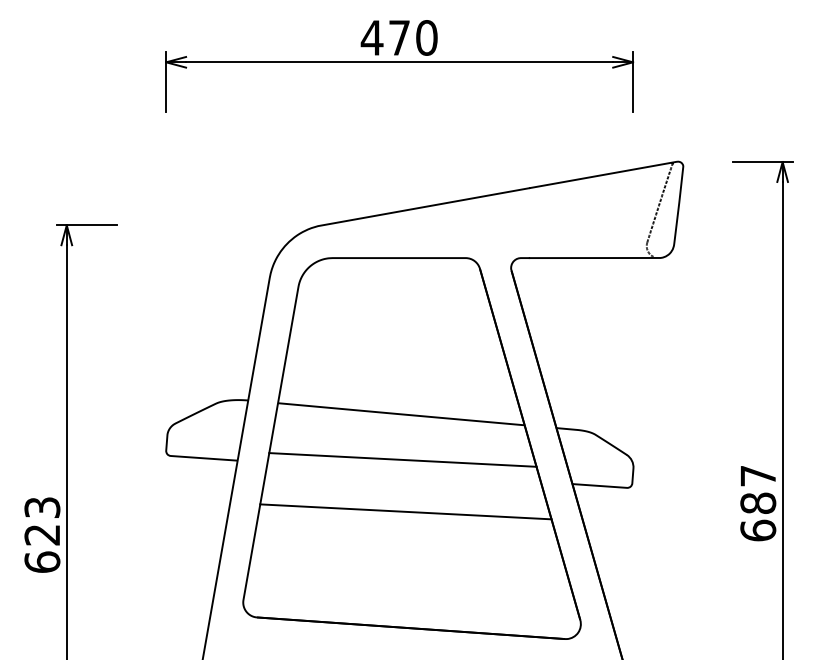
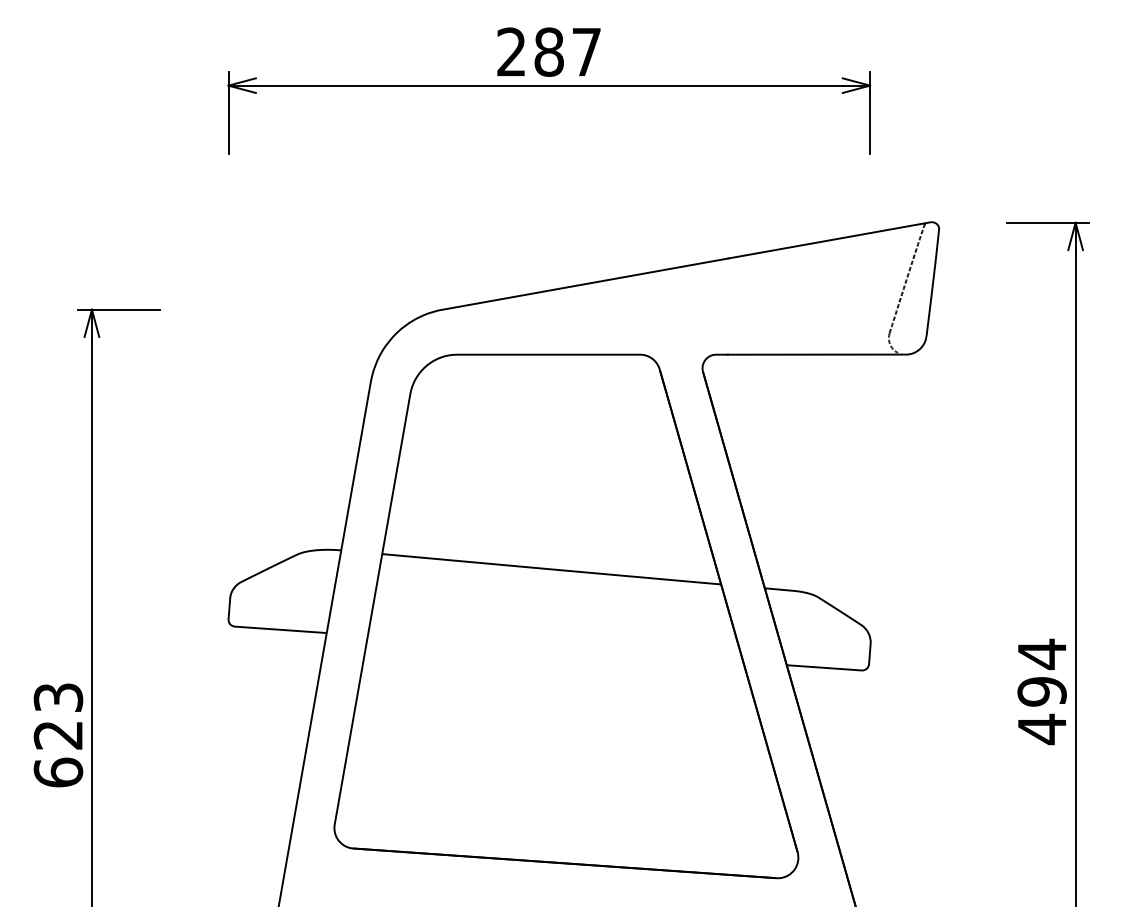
text: (399, 37) -> (548, 51), 470 -> 287
line: (402, 459) -> (553, 631), removed
text: (757, 503) -> (1041, 691), 687 -> 494
line: (405, 511) -> (557, 703), removed

